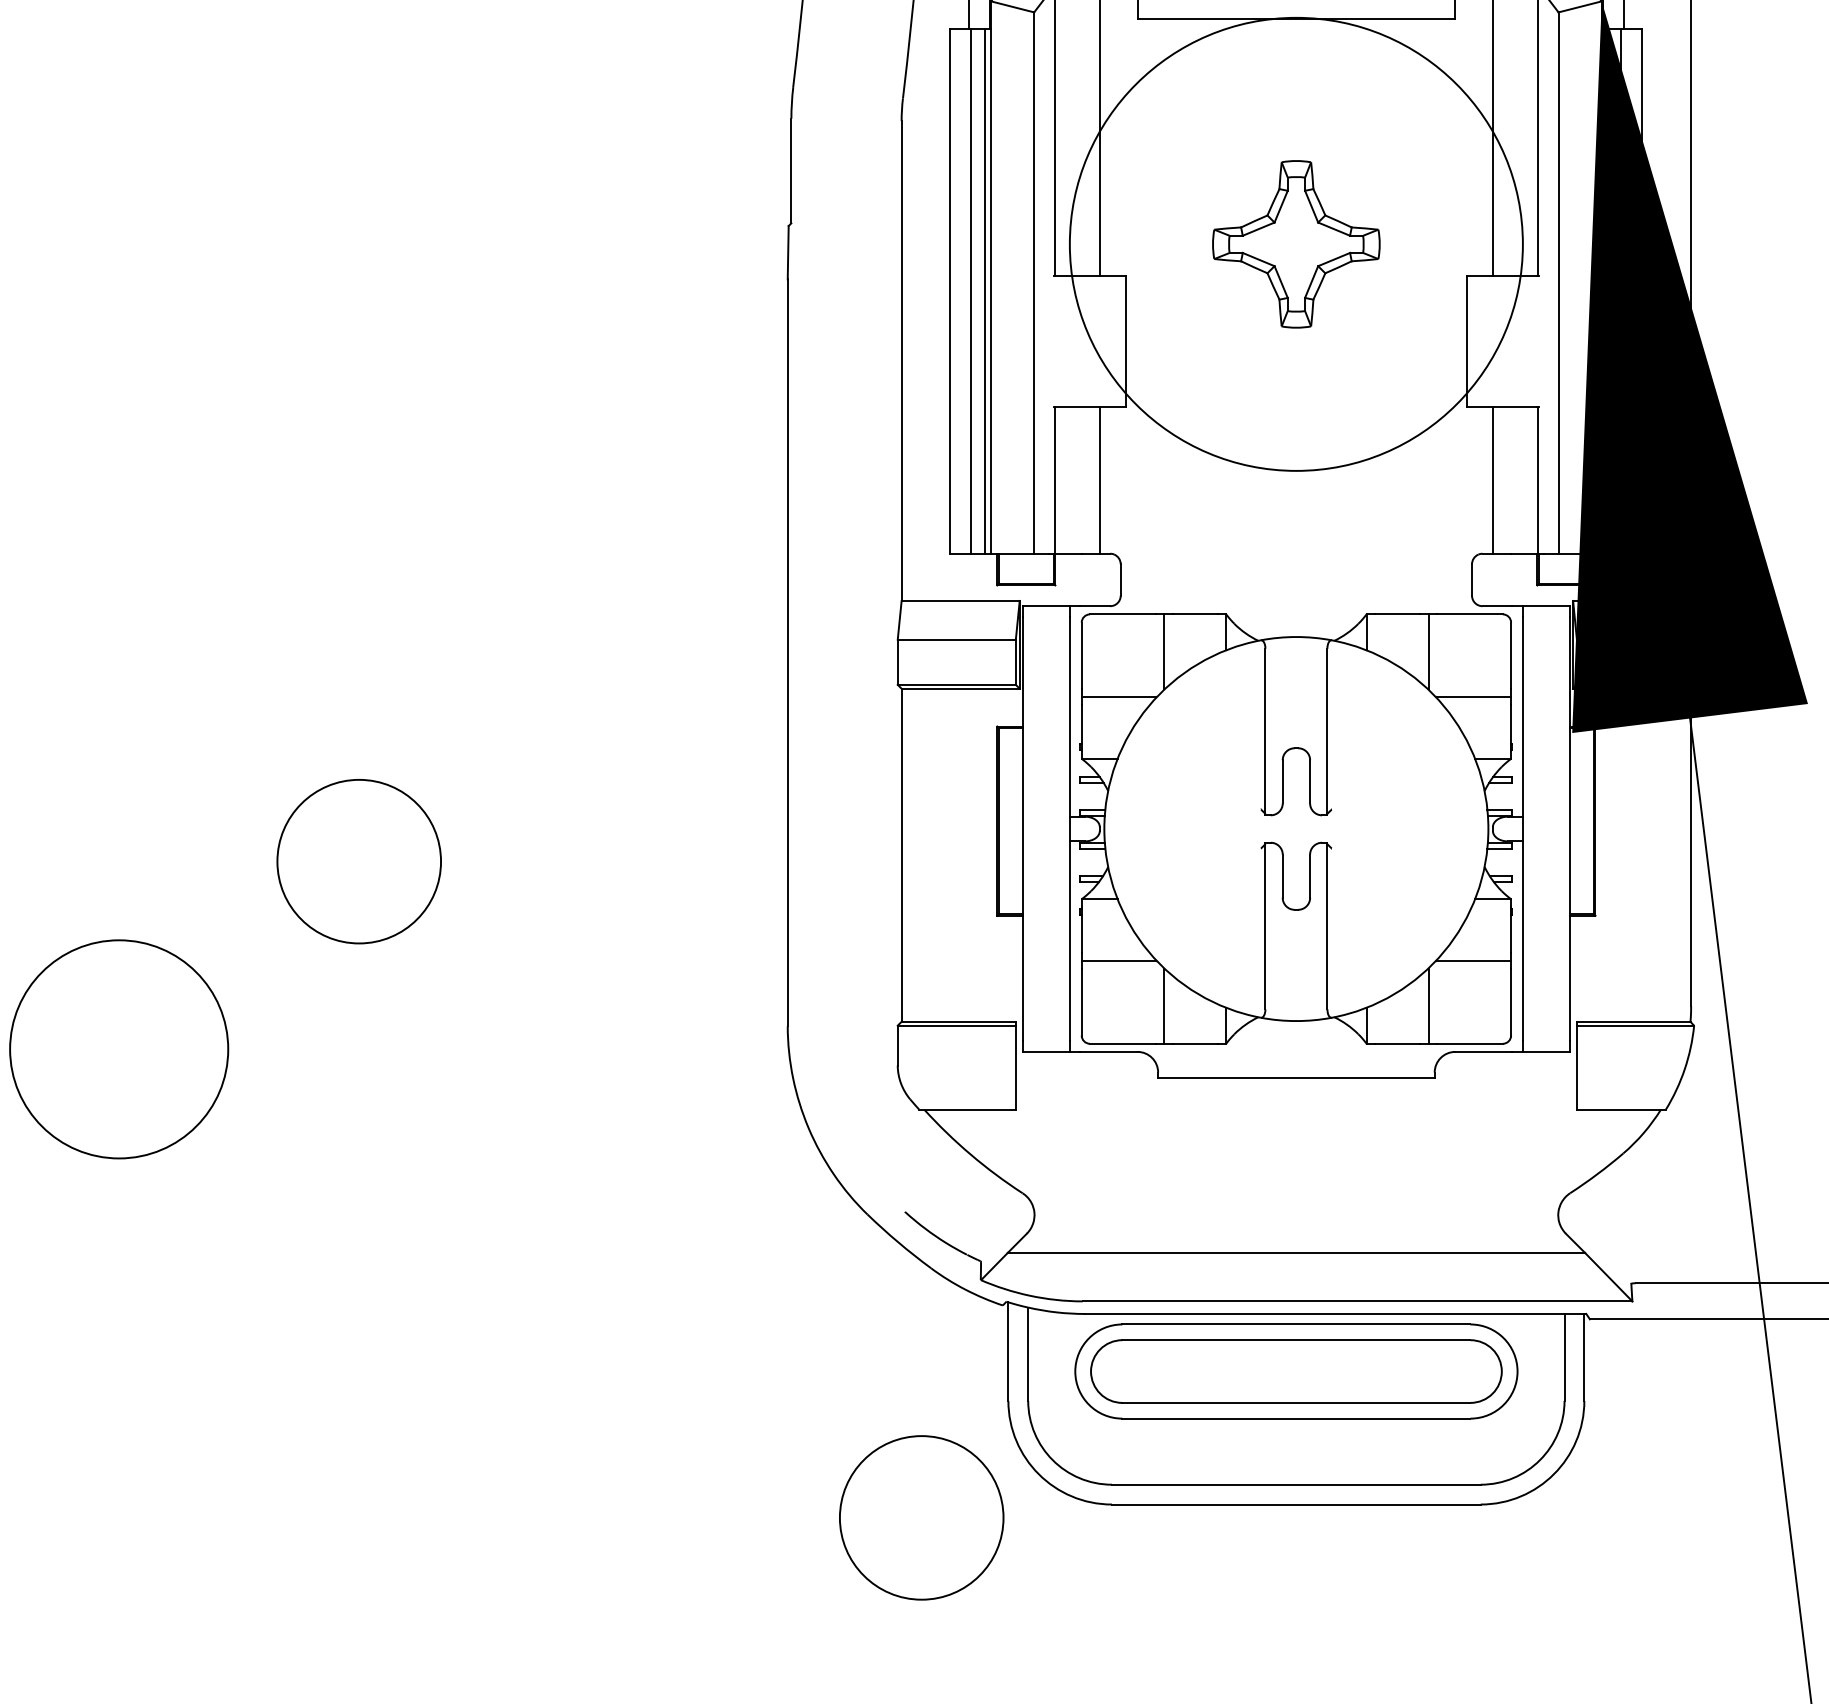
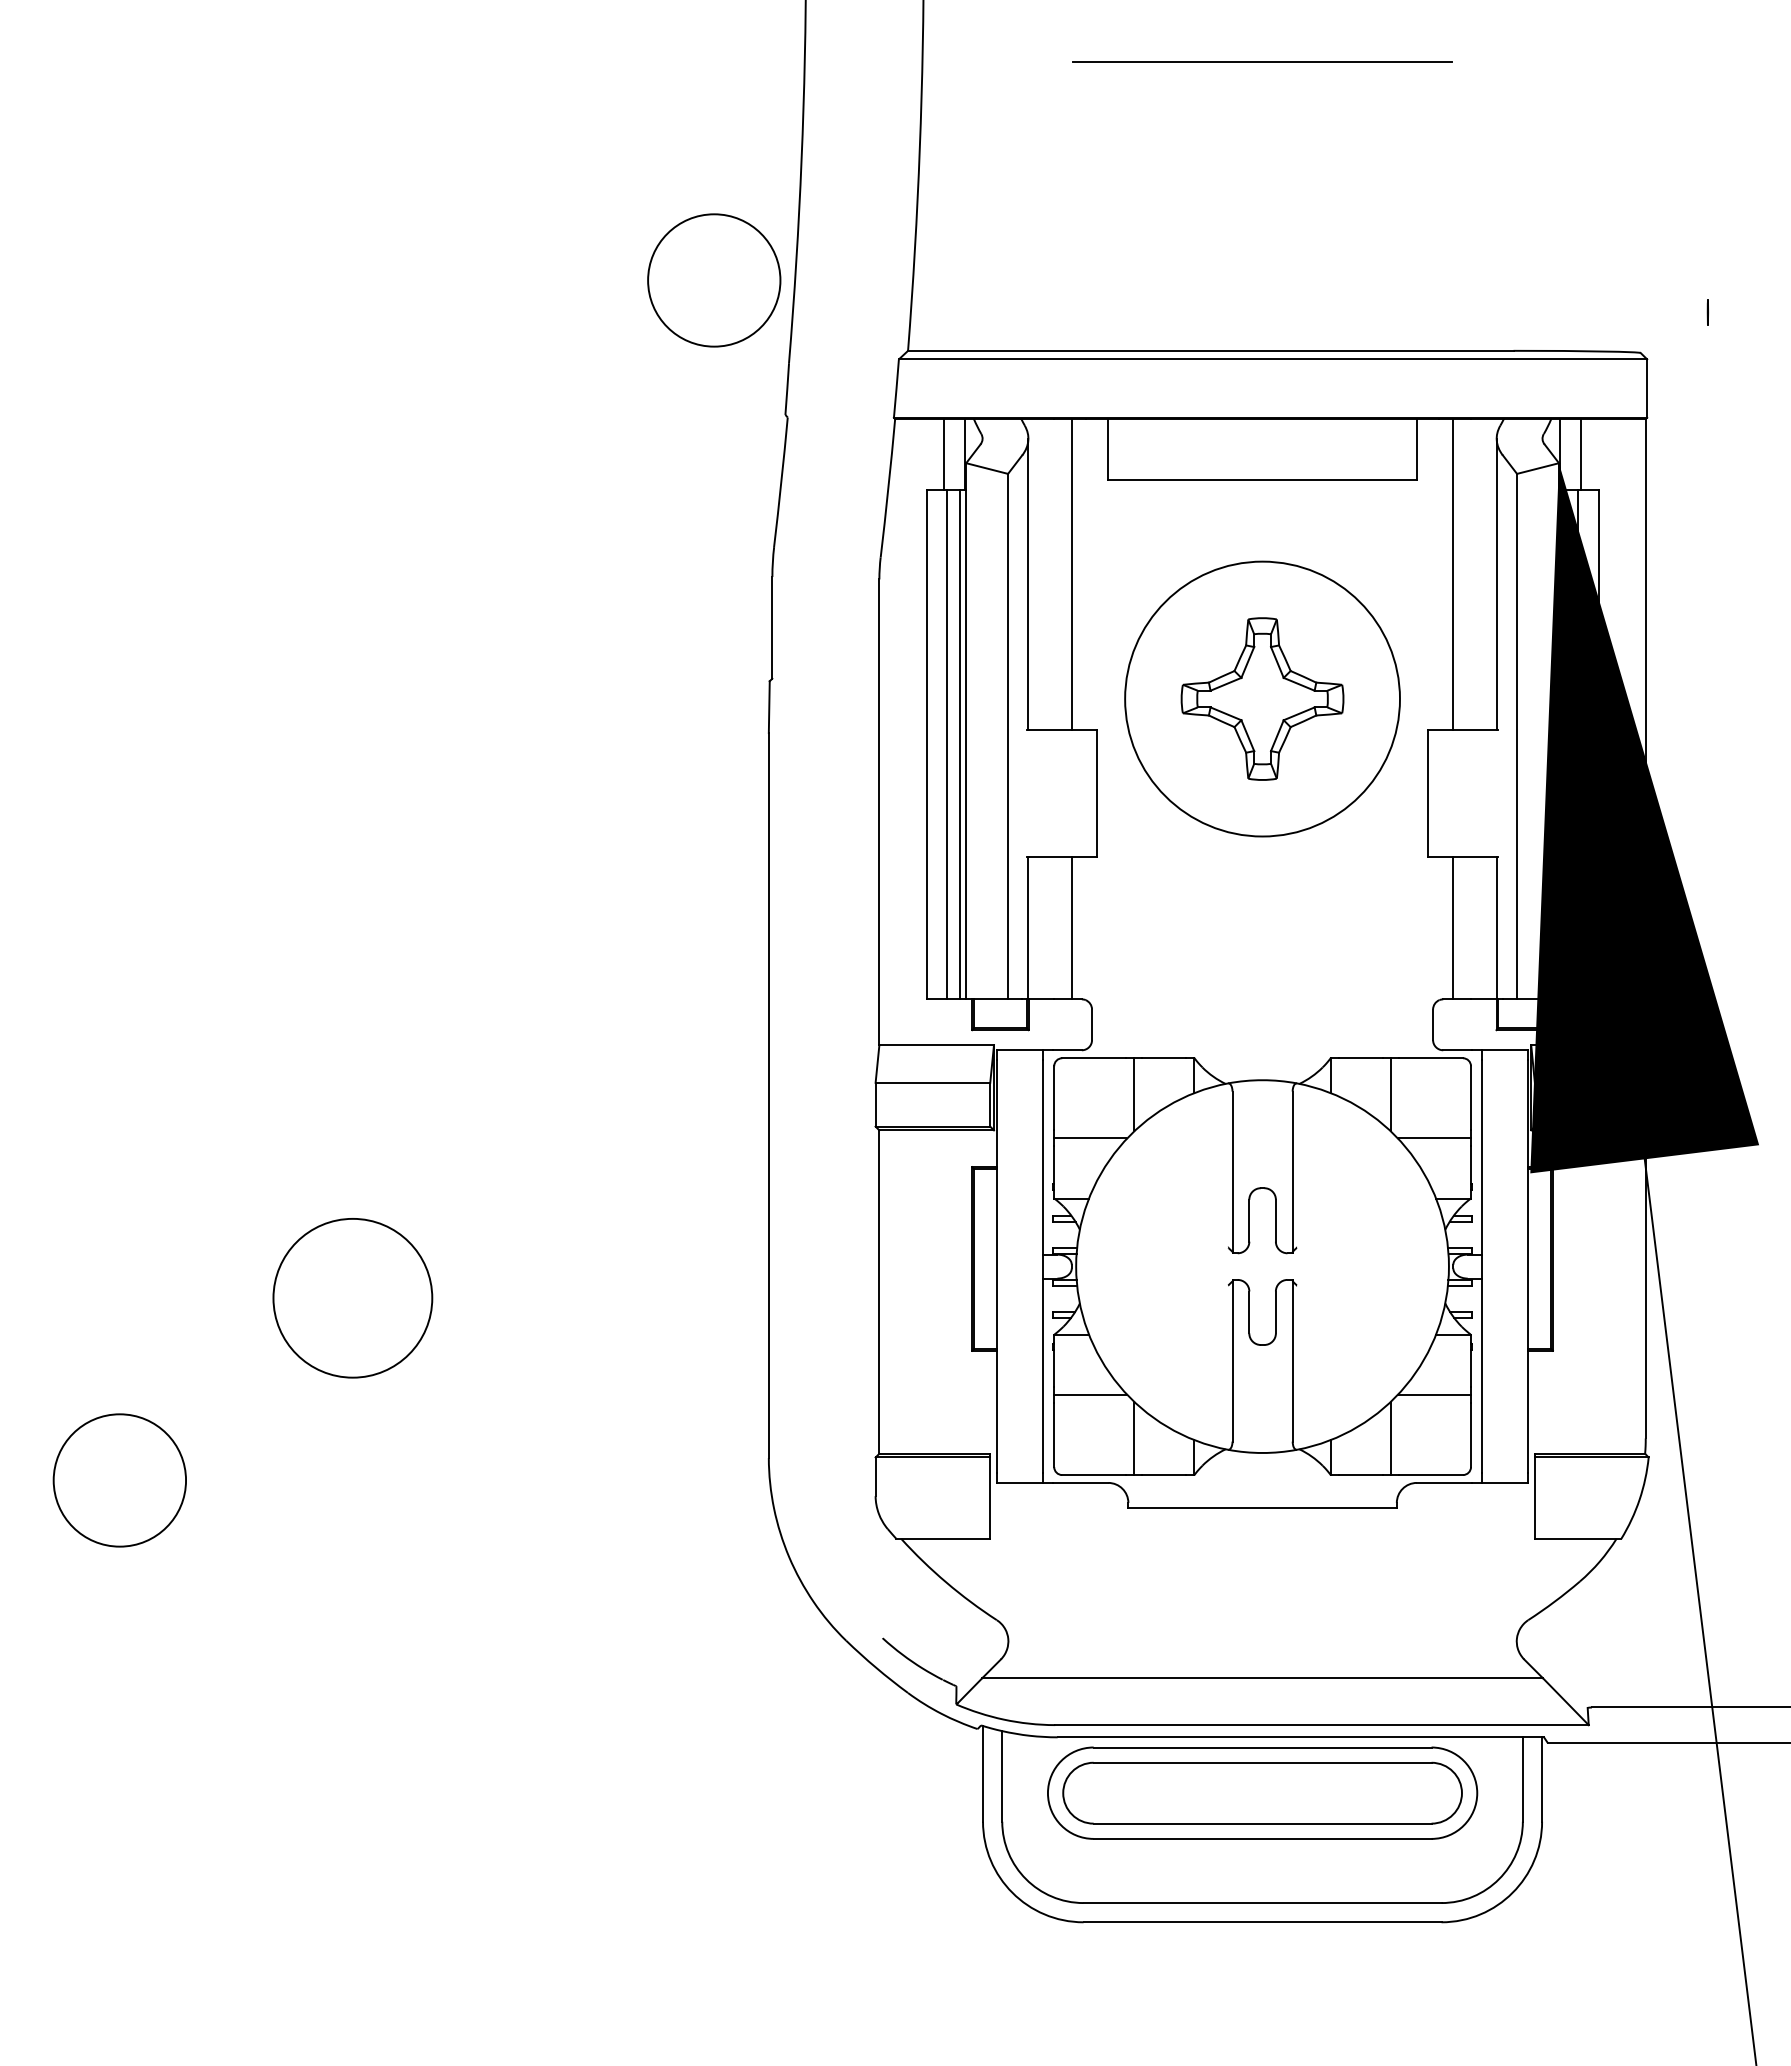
circle: (1296, 243) -> (1262, 698), size x0.62
circle: (118, 1049) -> (119, 1480), size x0.62
circle: (921, 1518) -> (898, 1935), removed

